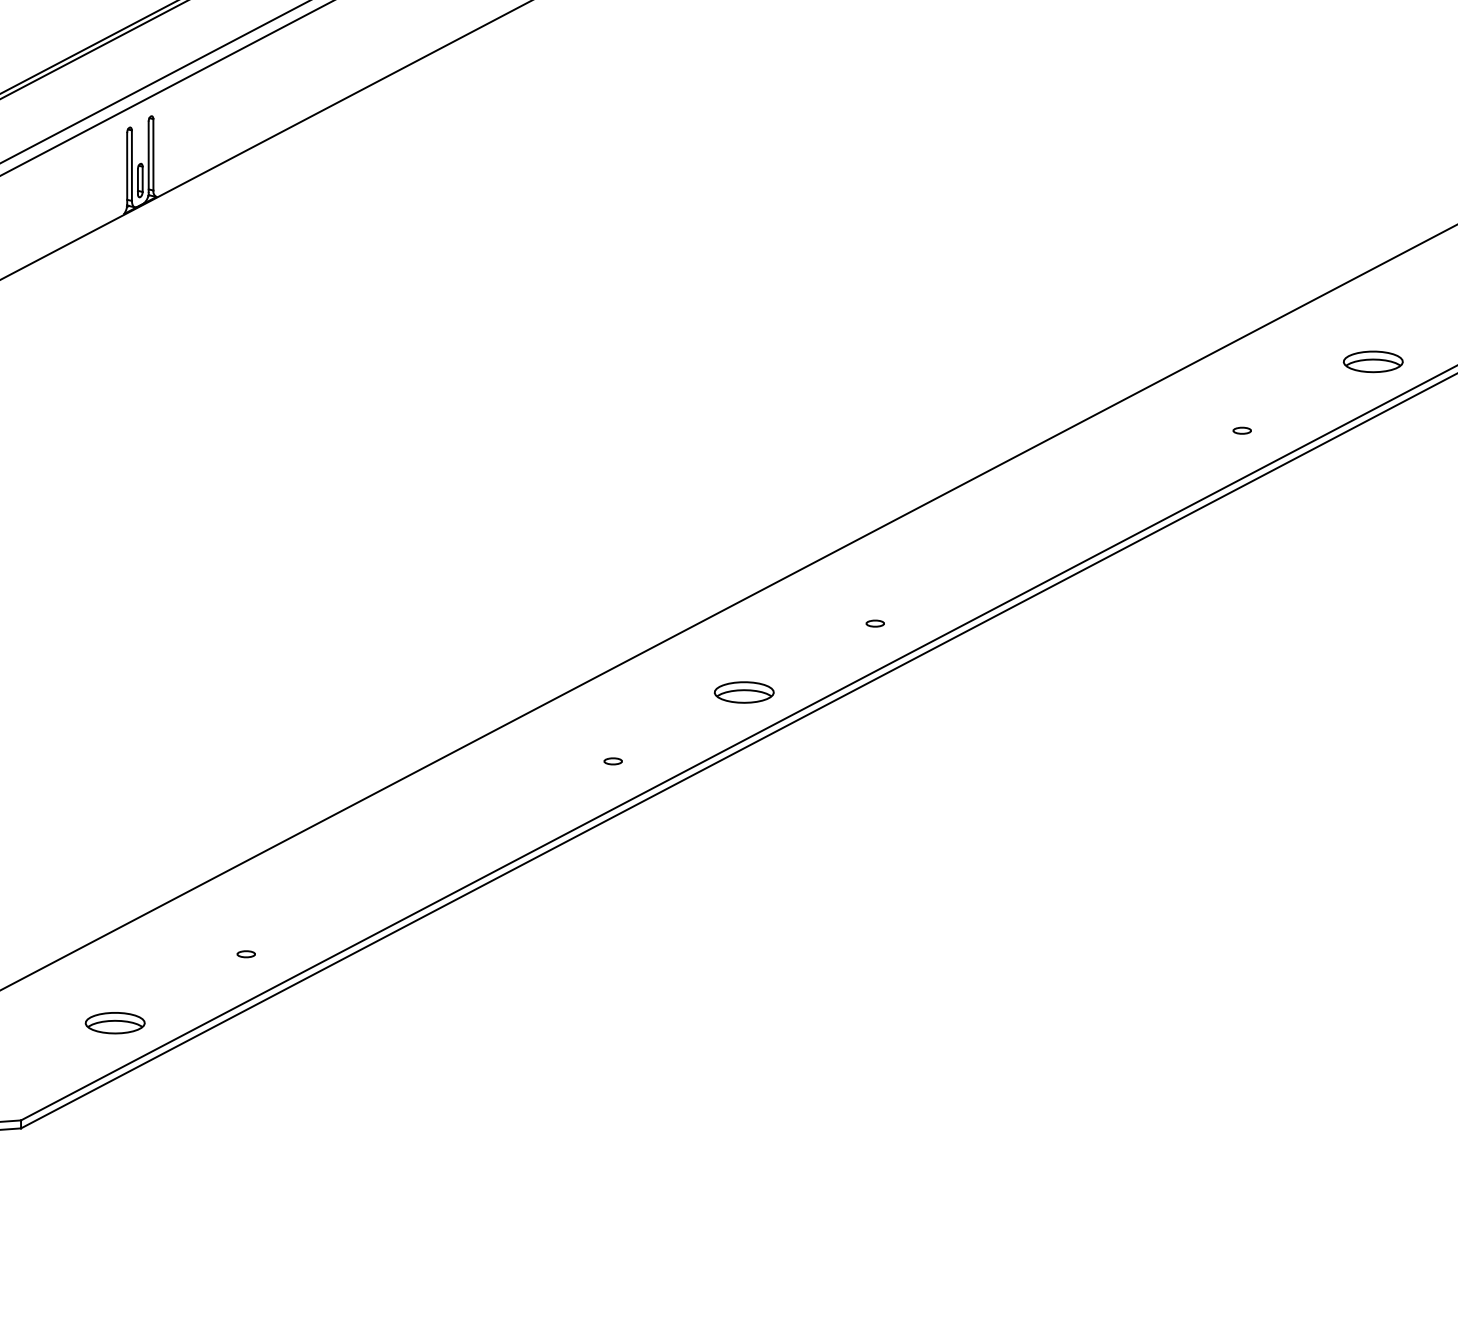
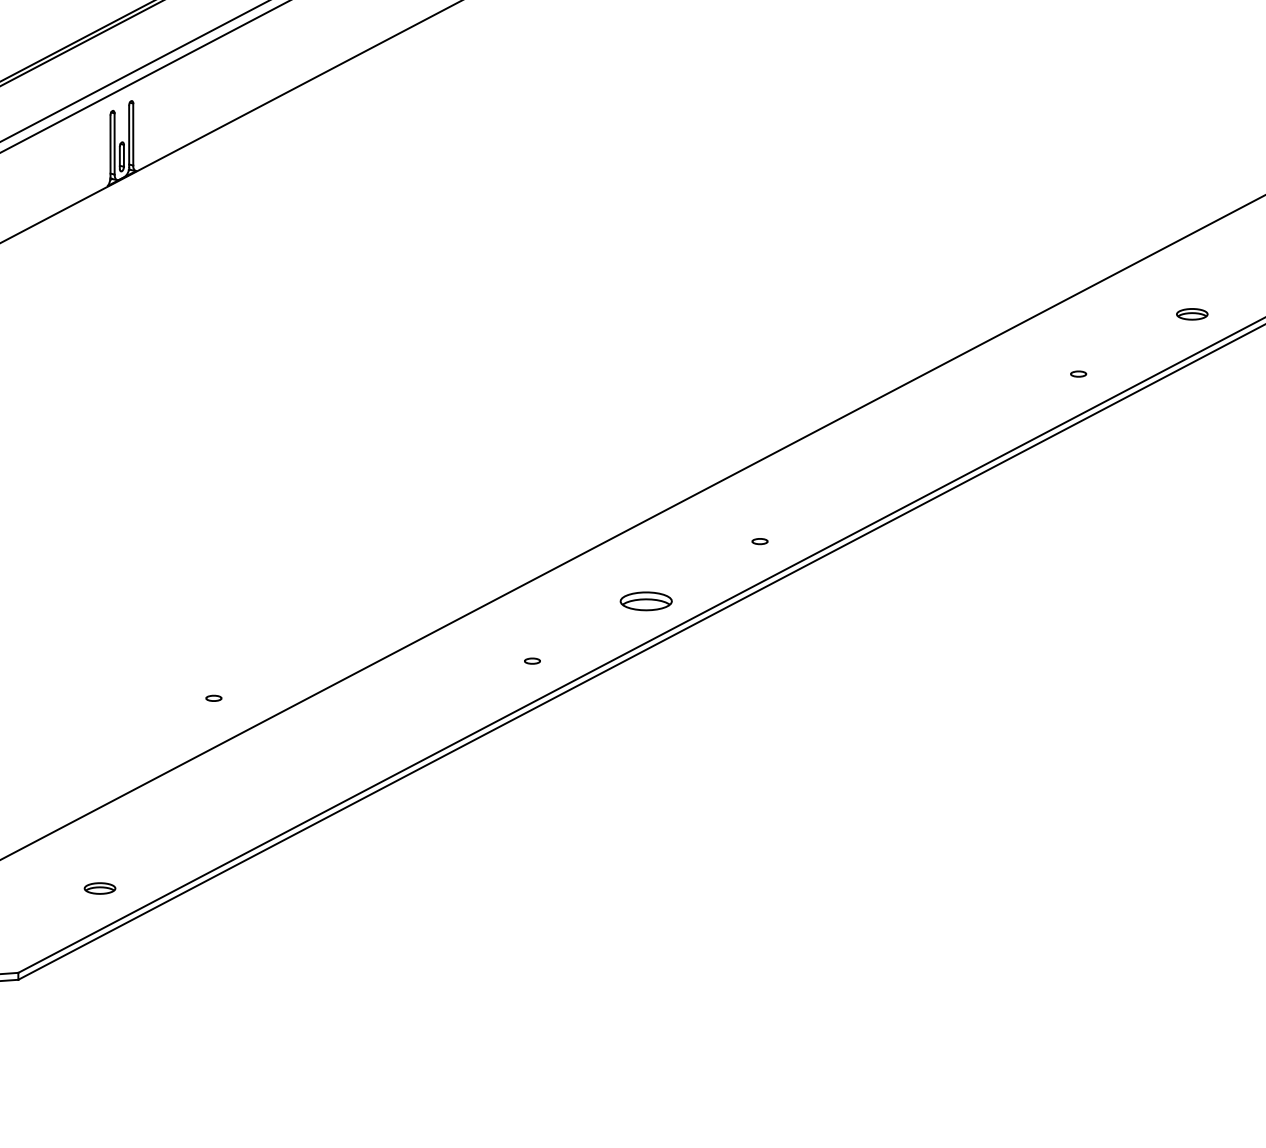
part: (1372, 361) -> (1191, 313), size x0.6
part: (245, 954) -> (213, 698), moved
part: (114, 1023) -> (99, 888), size x0.6

